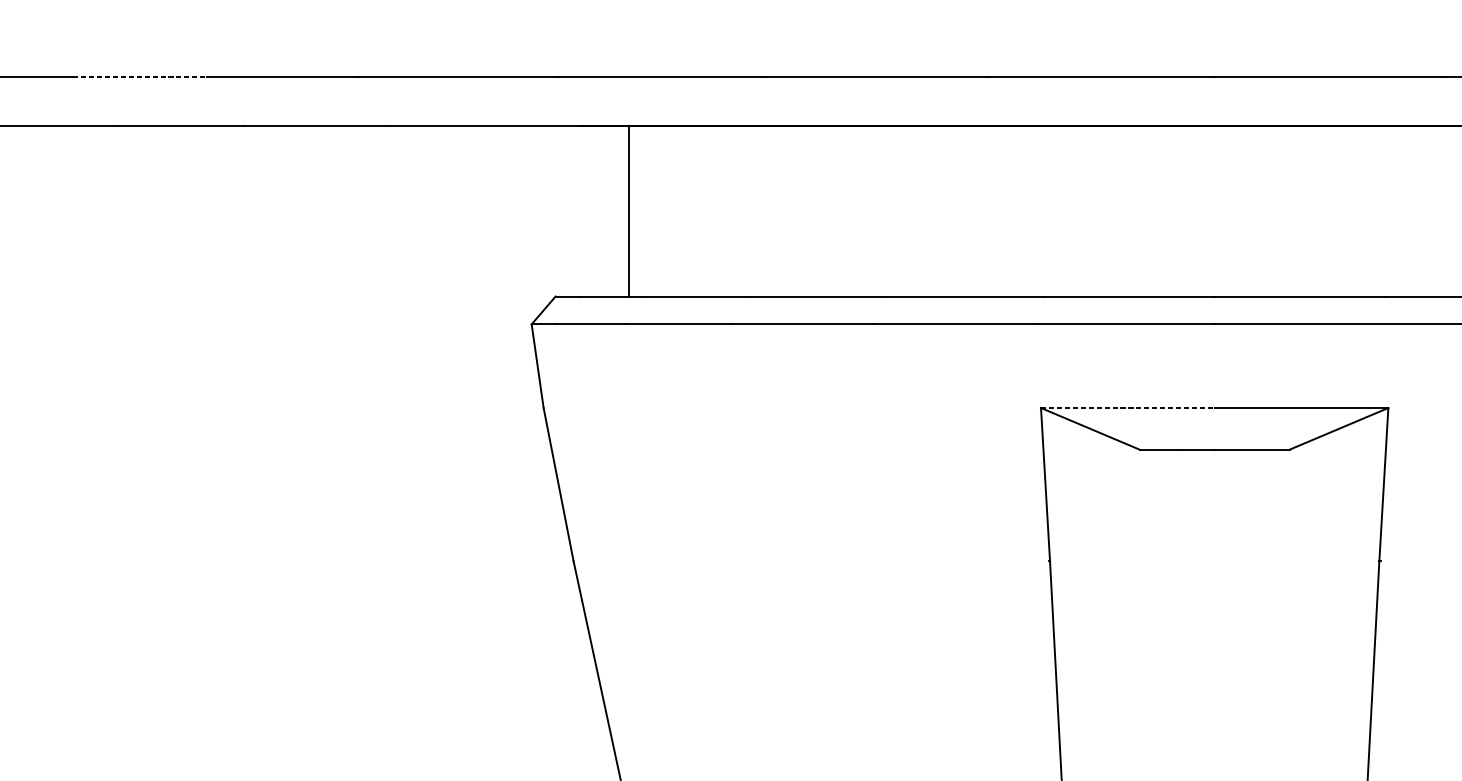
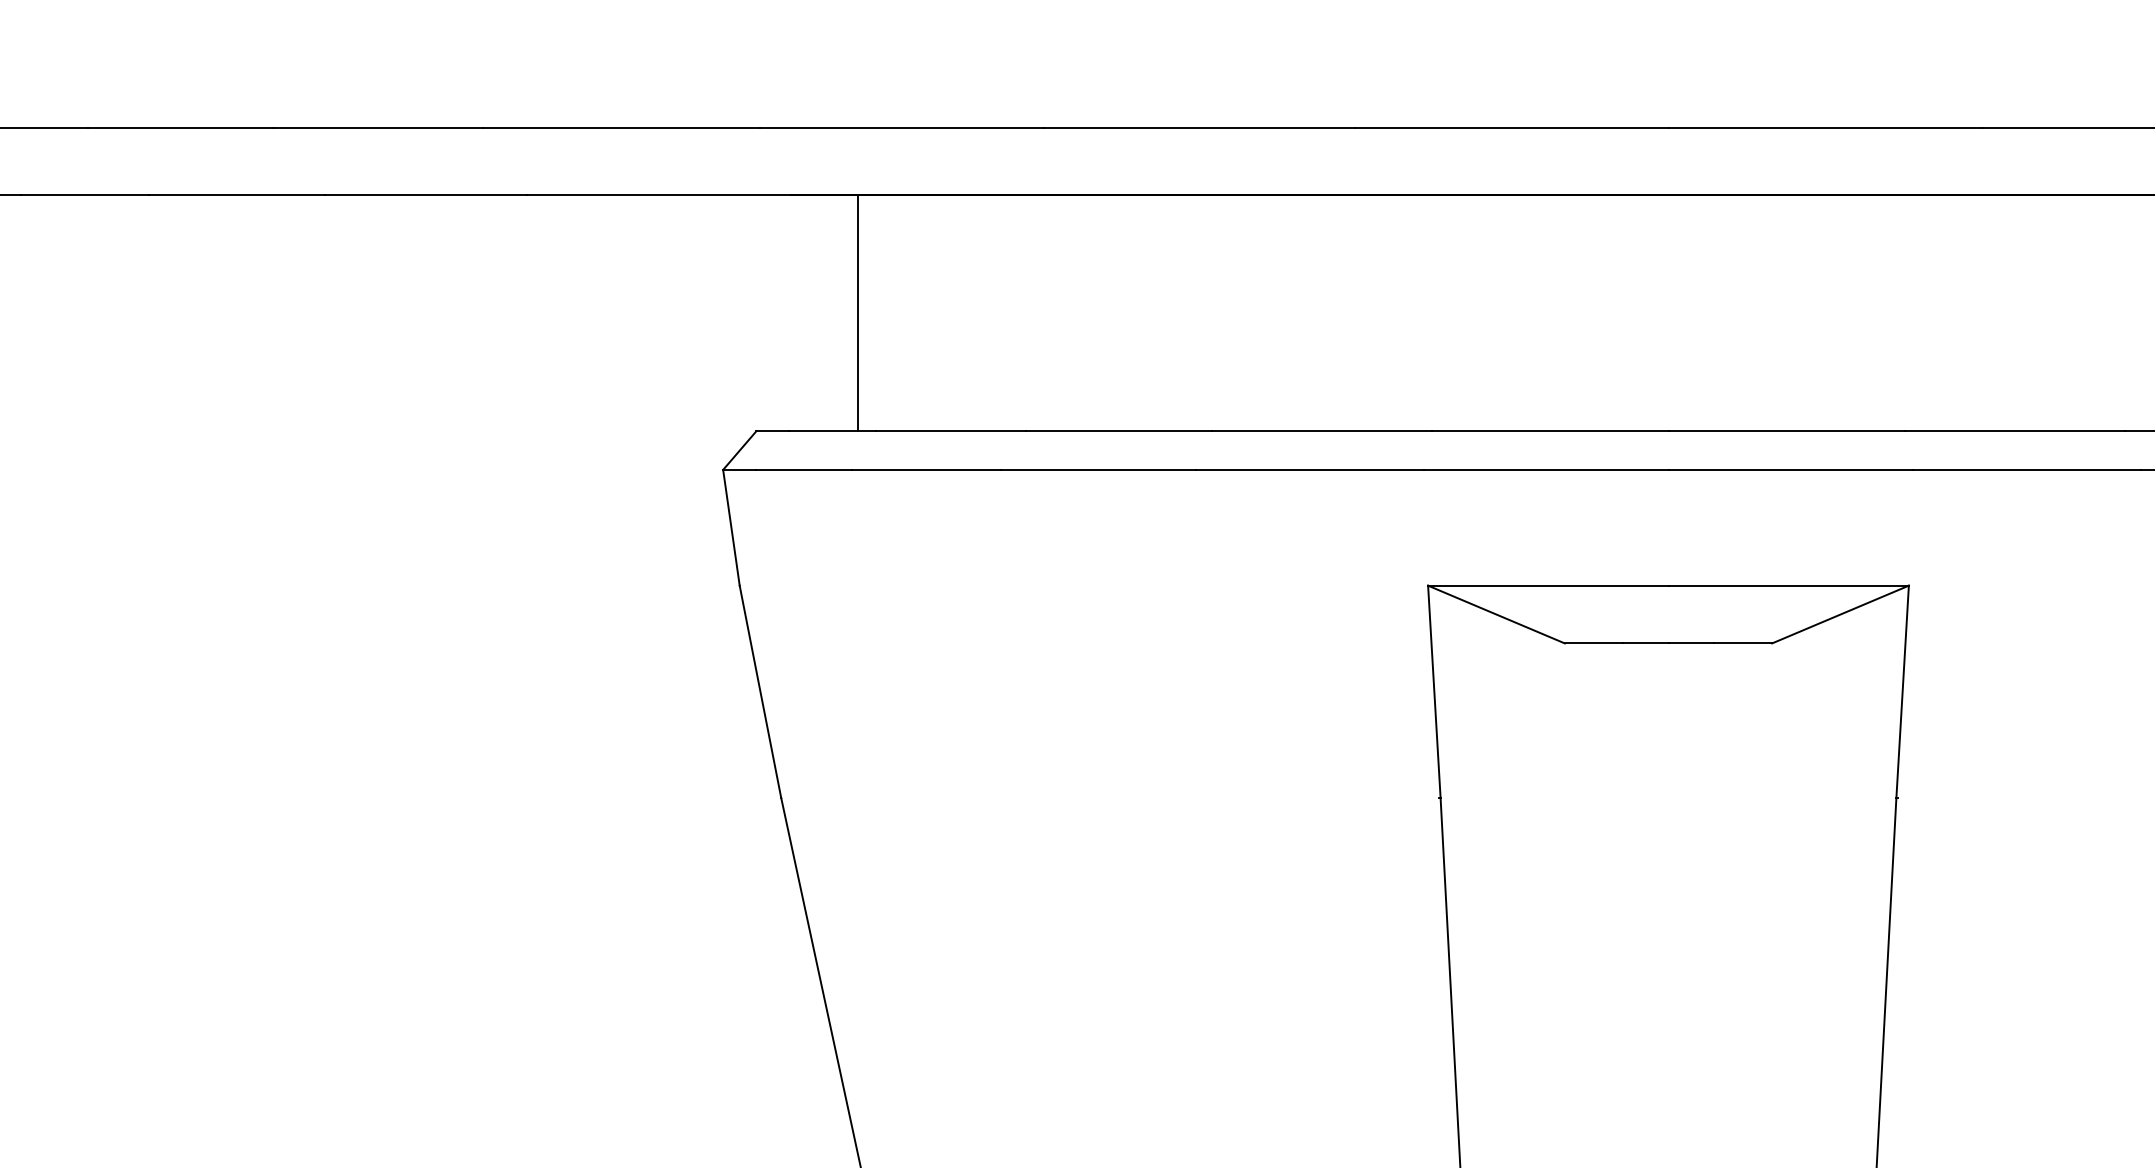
line: (140, 76) -> (181, 127), dashed -> solid
line: (1127, 407) -> (1548, 585), dashed -> solid

